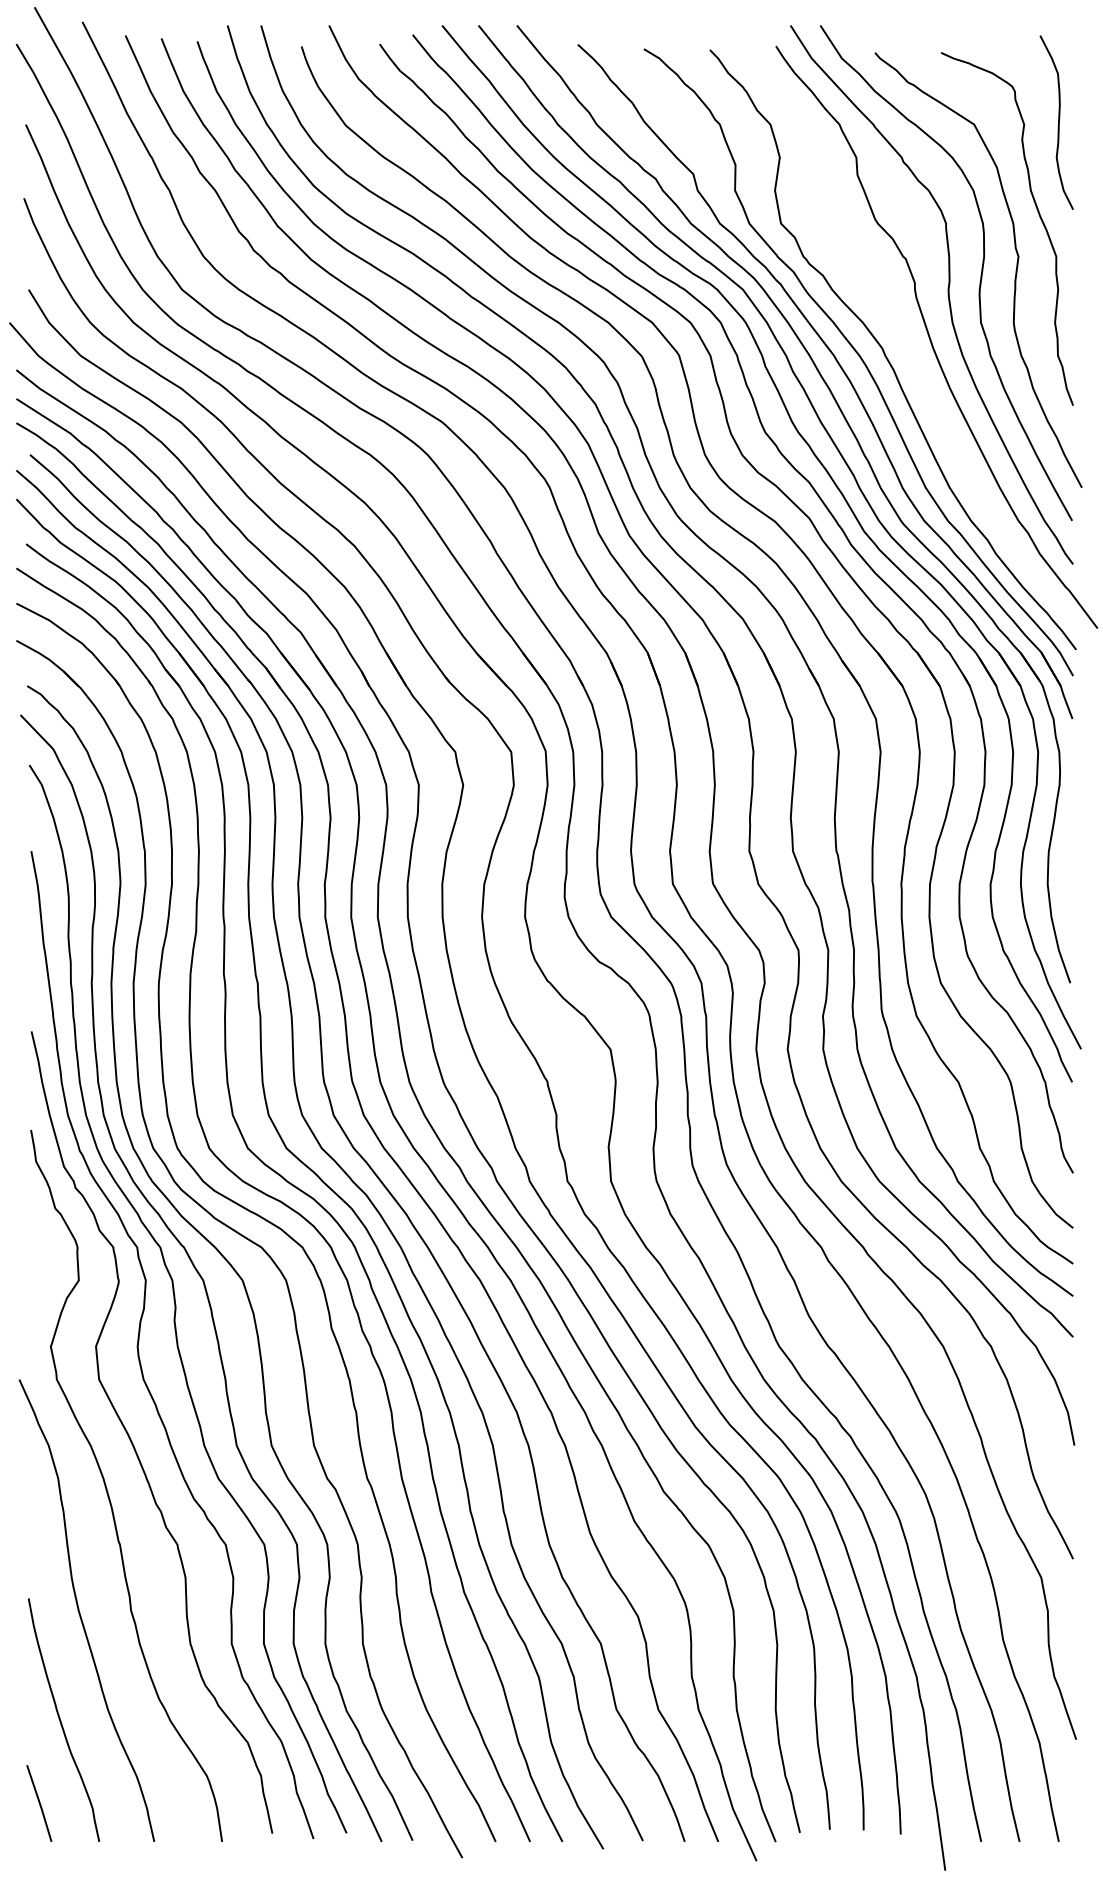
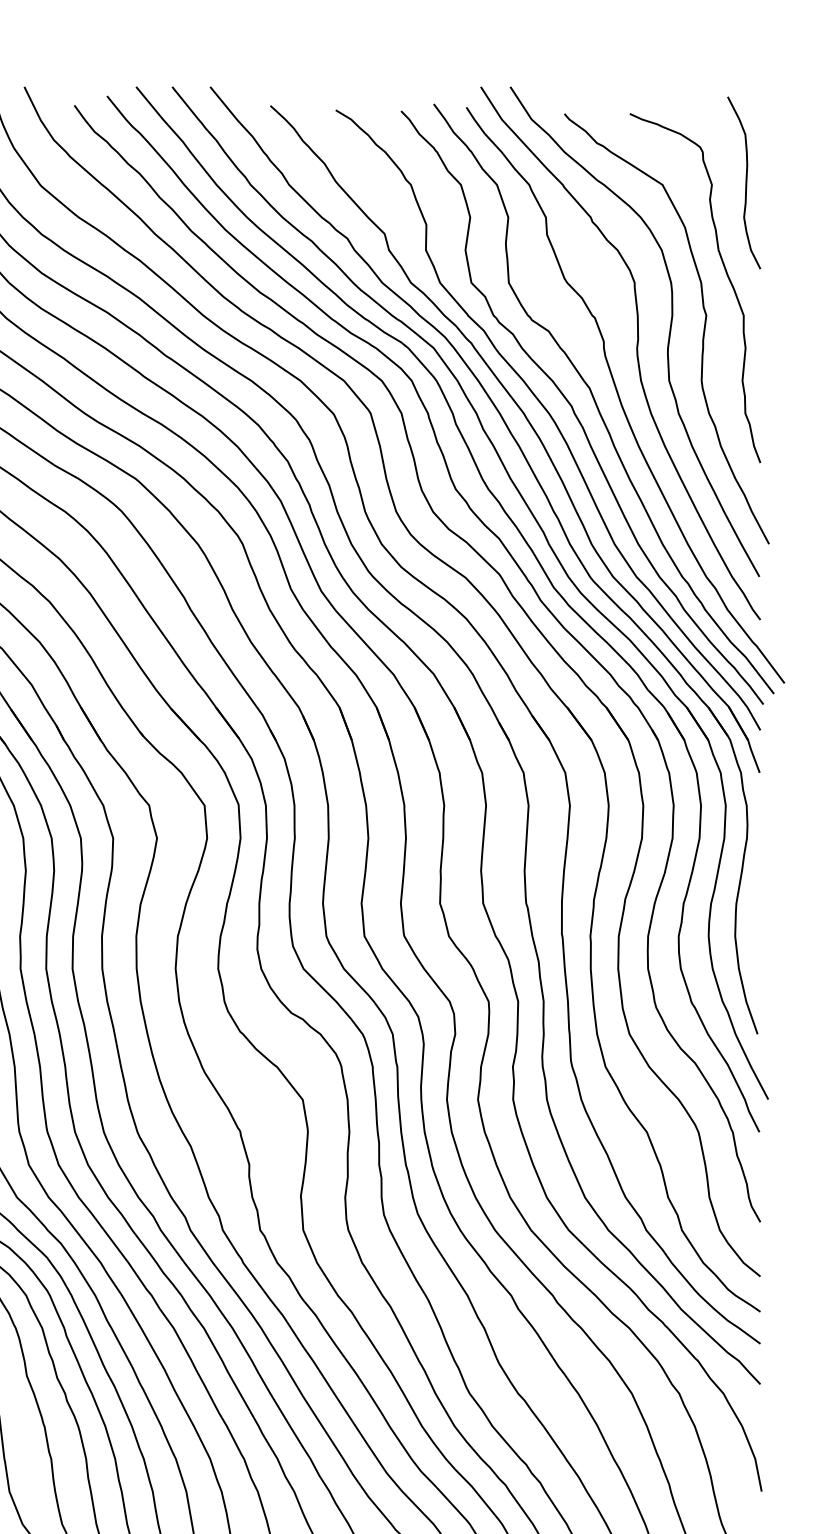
curve: (906, 341) -> (595, 399), added

